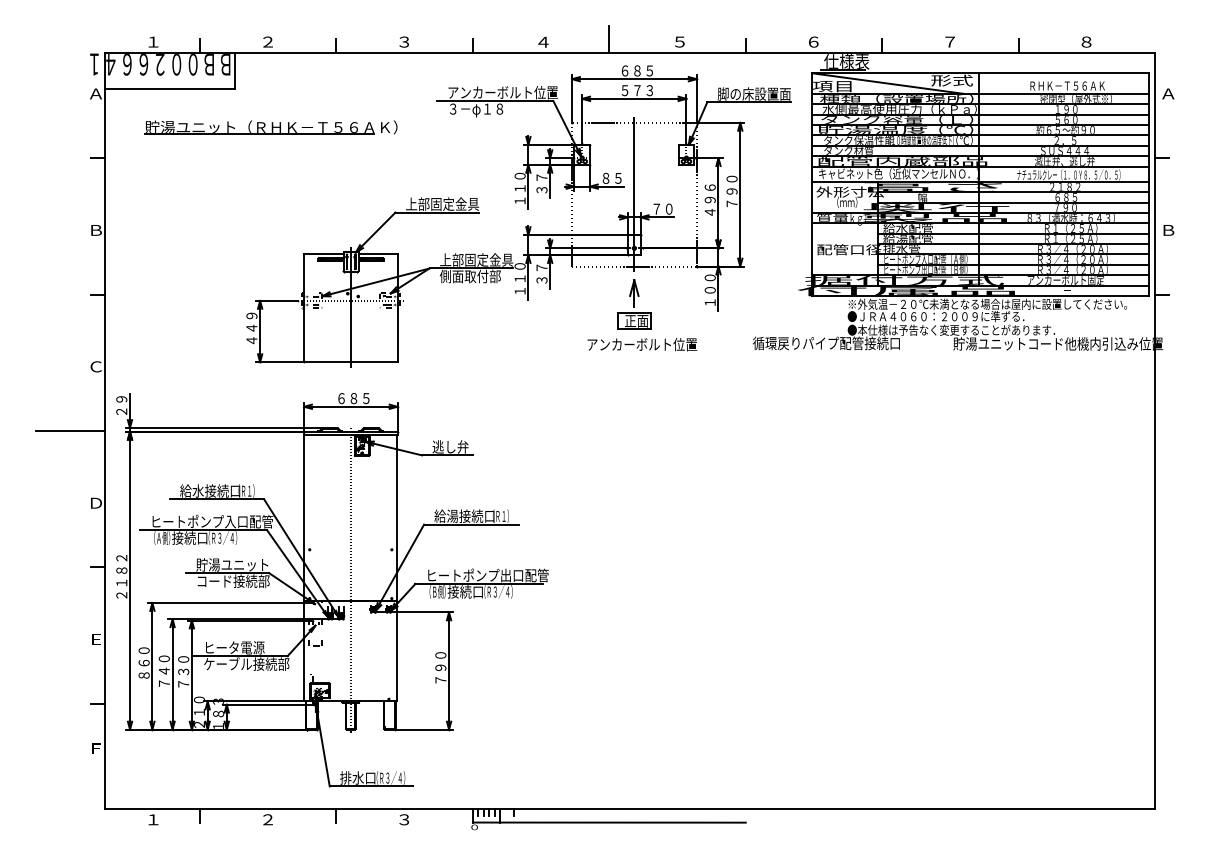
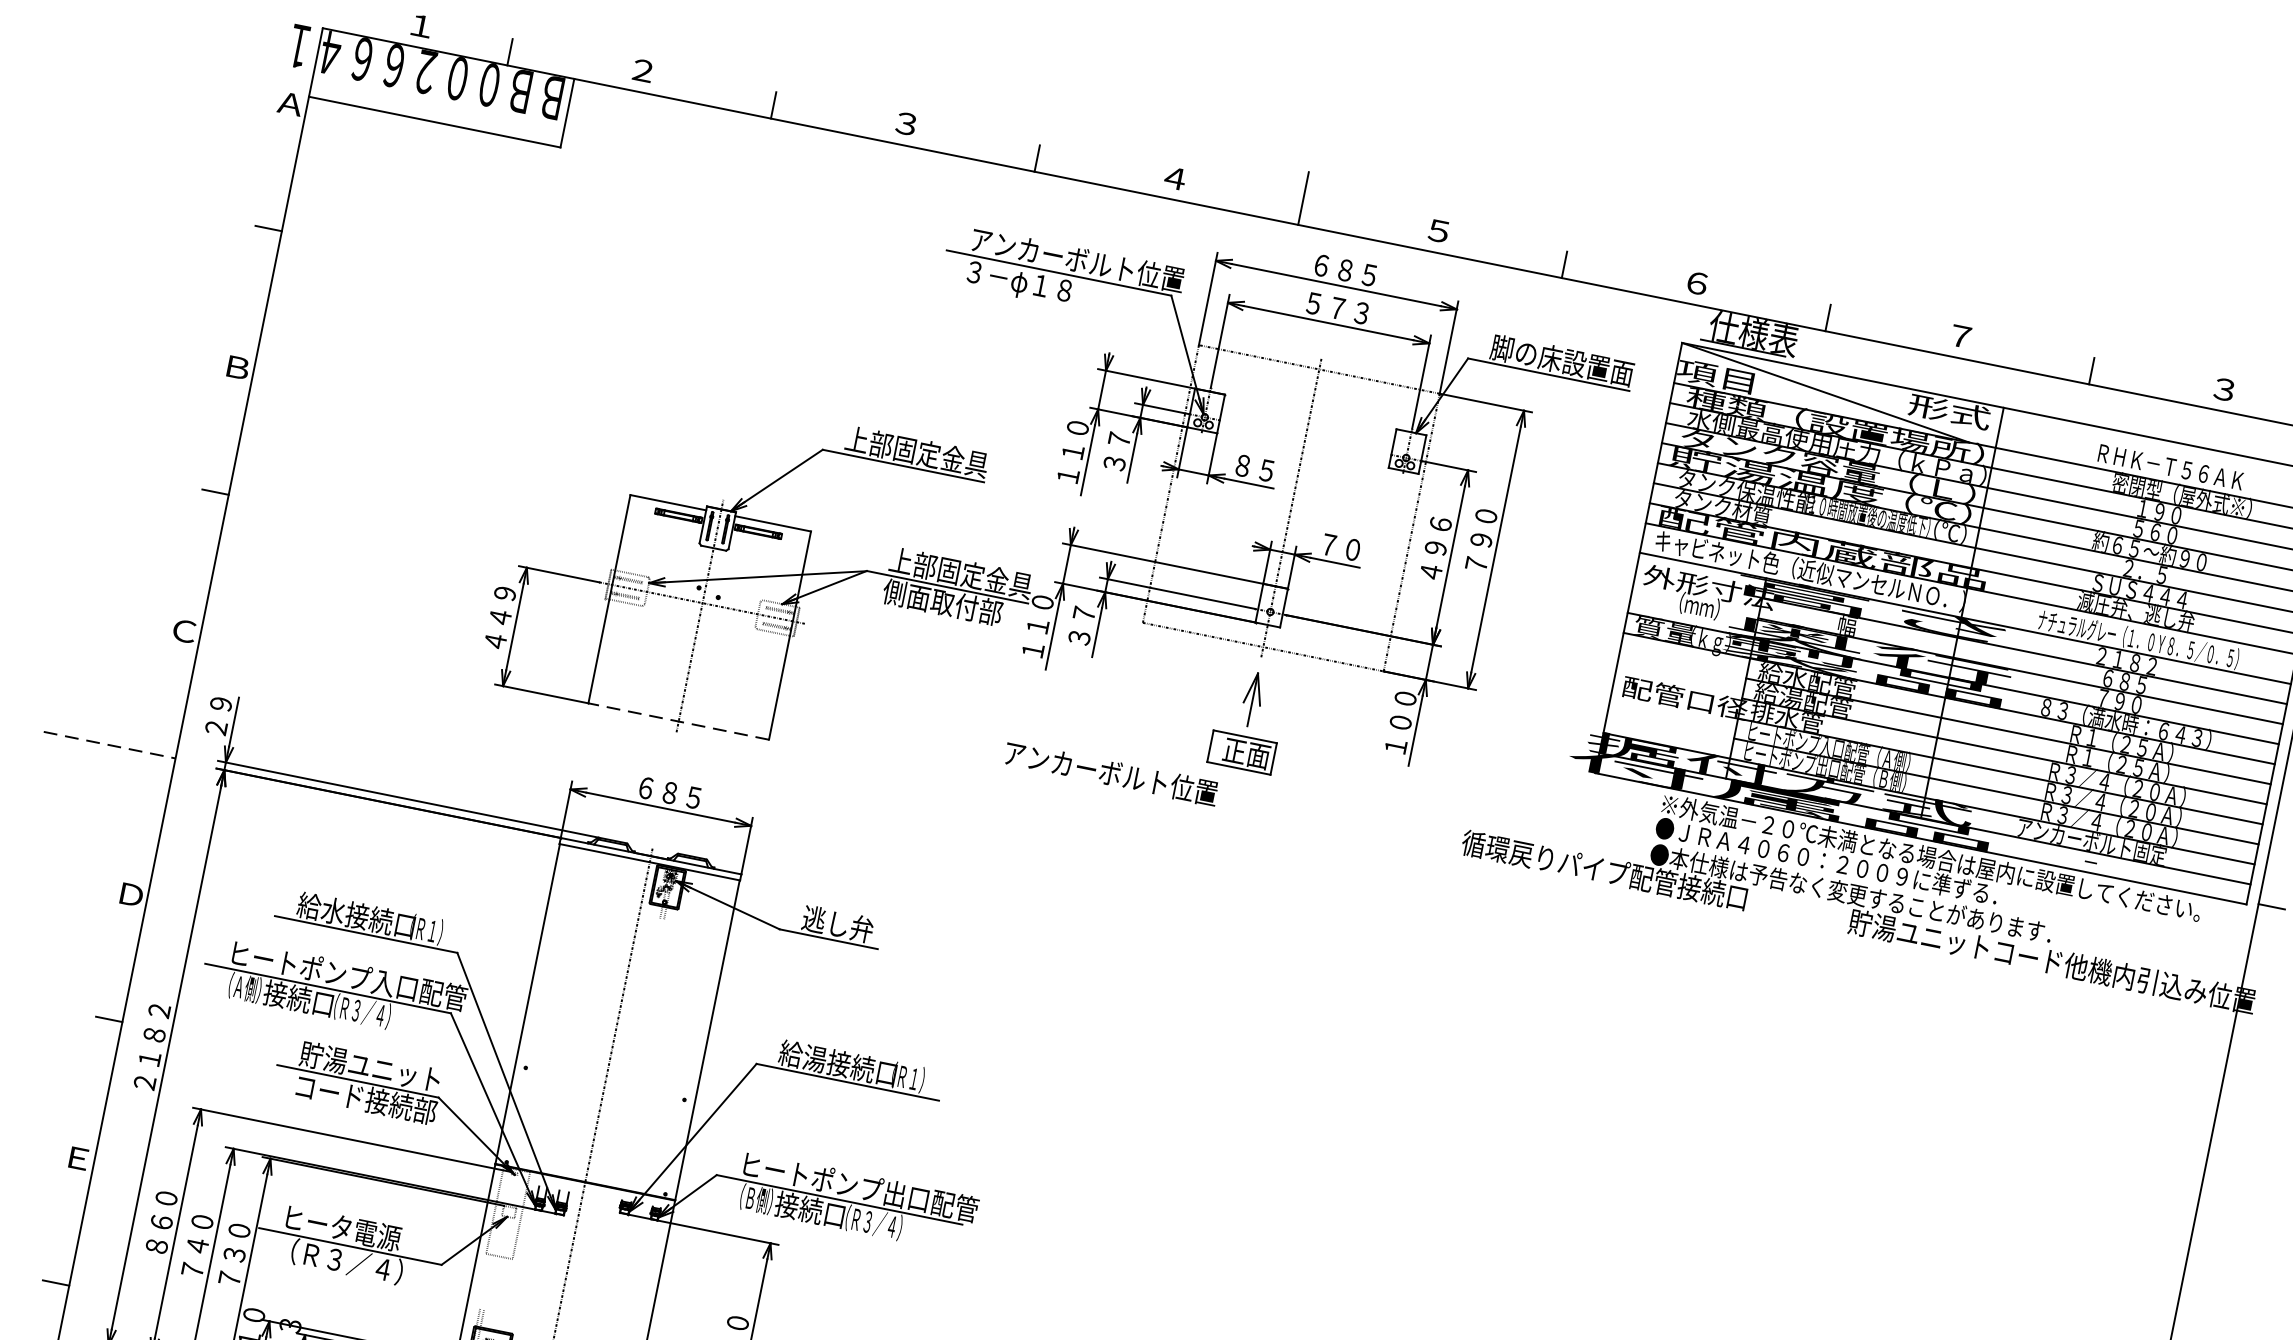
text: (1086, 42) -> (2224, 390), ８ -> ３
part: (270, 127) -> (614, 236), removed
text: (642, 344) -> (1111, 773), moved
line: (351, 362) -> (679, 722), solid -> dashed
line: (70, 430) -> (109, 744), solid -> dashed
text: (246, 663) -> (359, 1263), ケーブル接続部 -> （Ｒ３／４）

